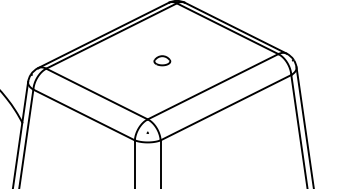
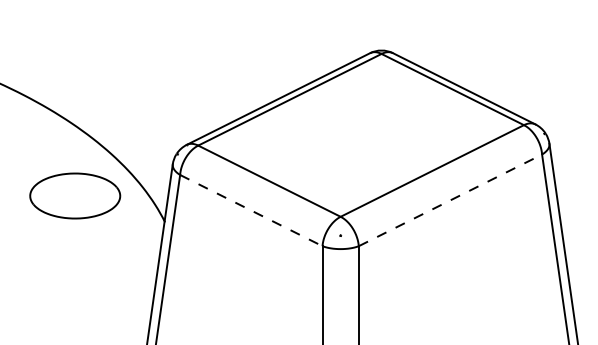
part: (162, 60) -> (361, 134), removed
line: (226, 107) -> (450, 200), solid -> dashed
line: (84, 114) -> (251, 210), solid -> dashed

